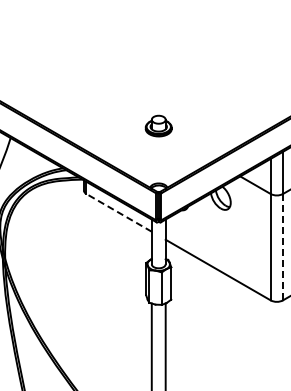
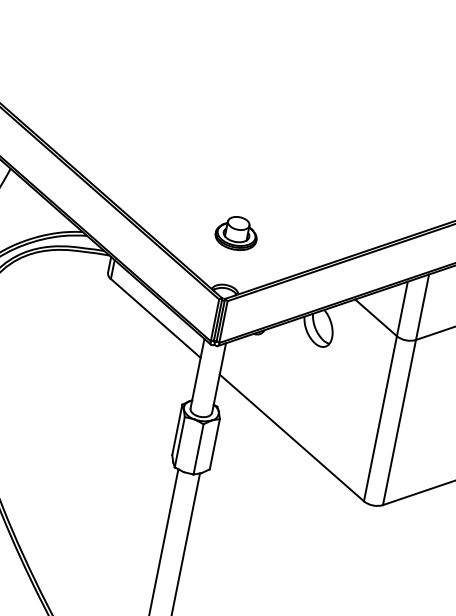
part: (158, 125) -> (236, 232), moved
line: (119, 212) -> (156, 318), dashed -> solid
line: (283, 246) -> (400, 421), dashed -> solid

